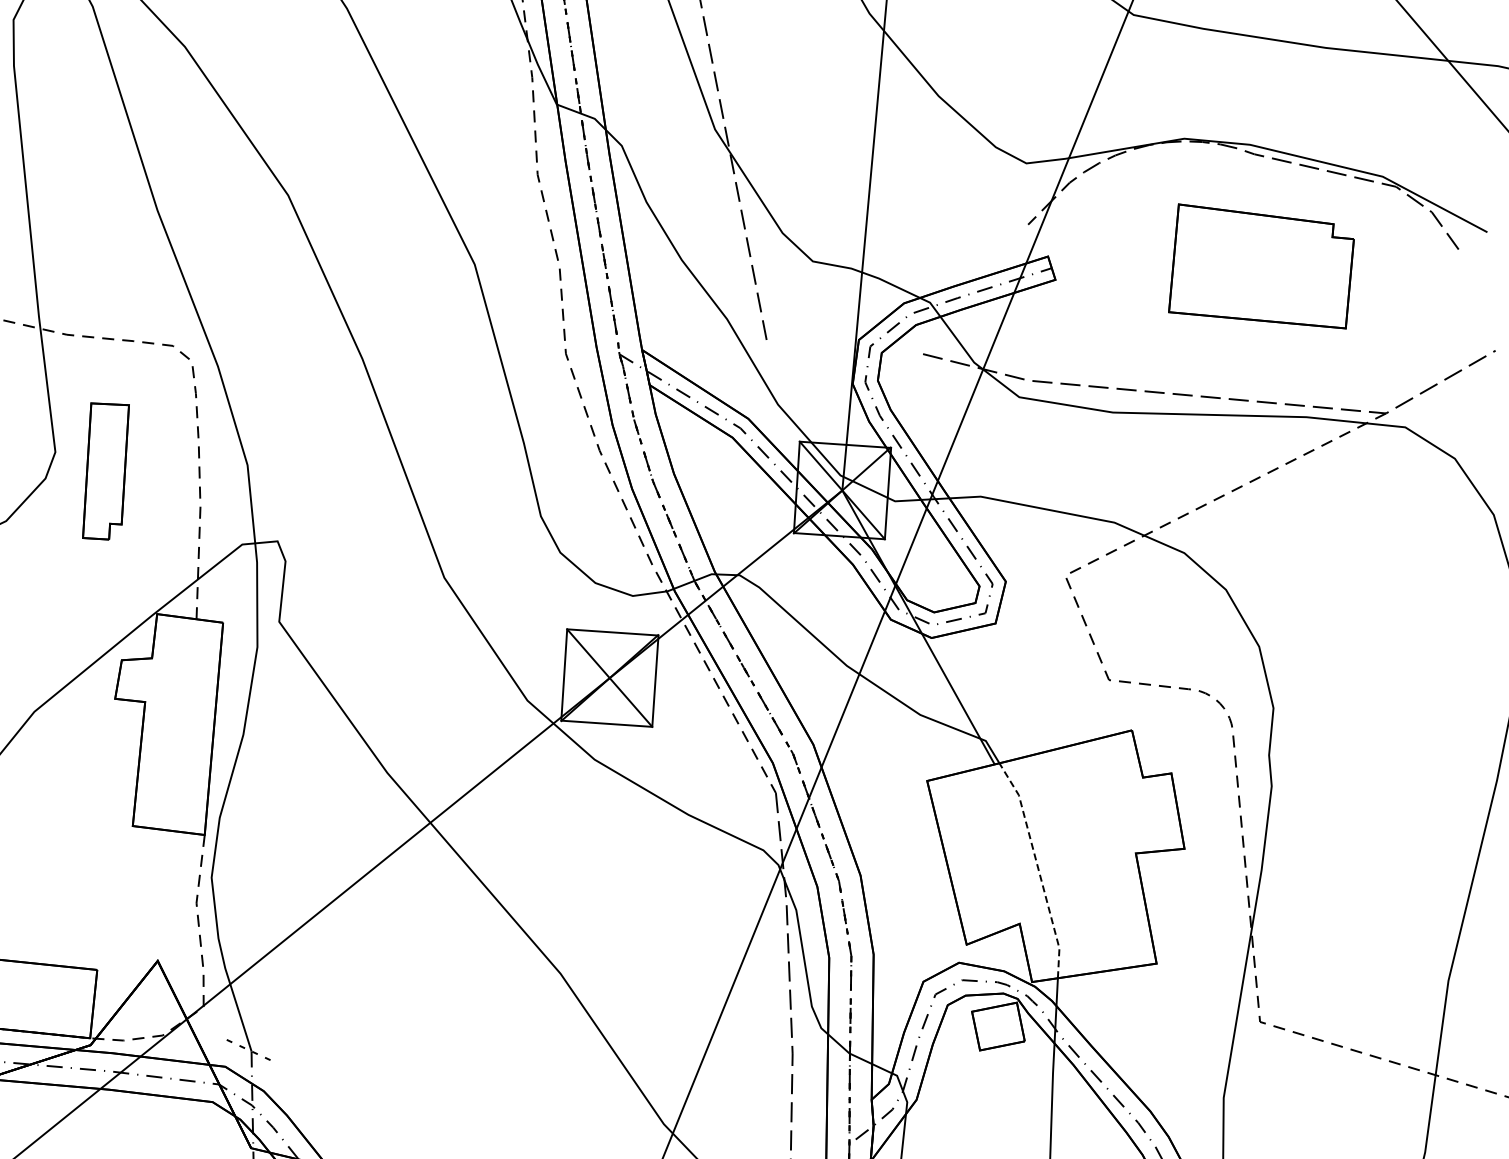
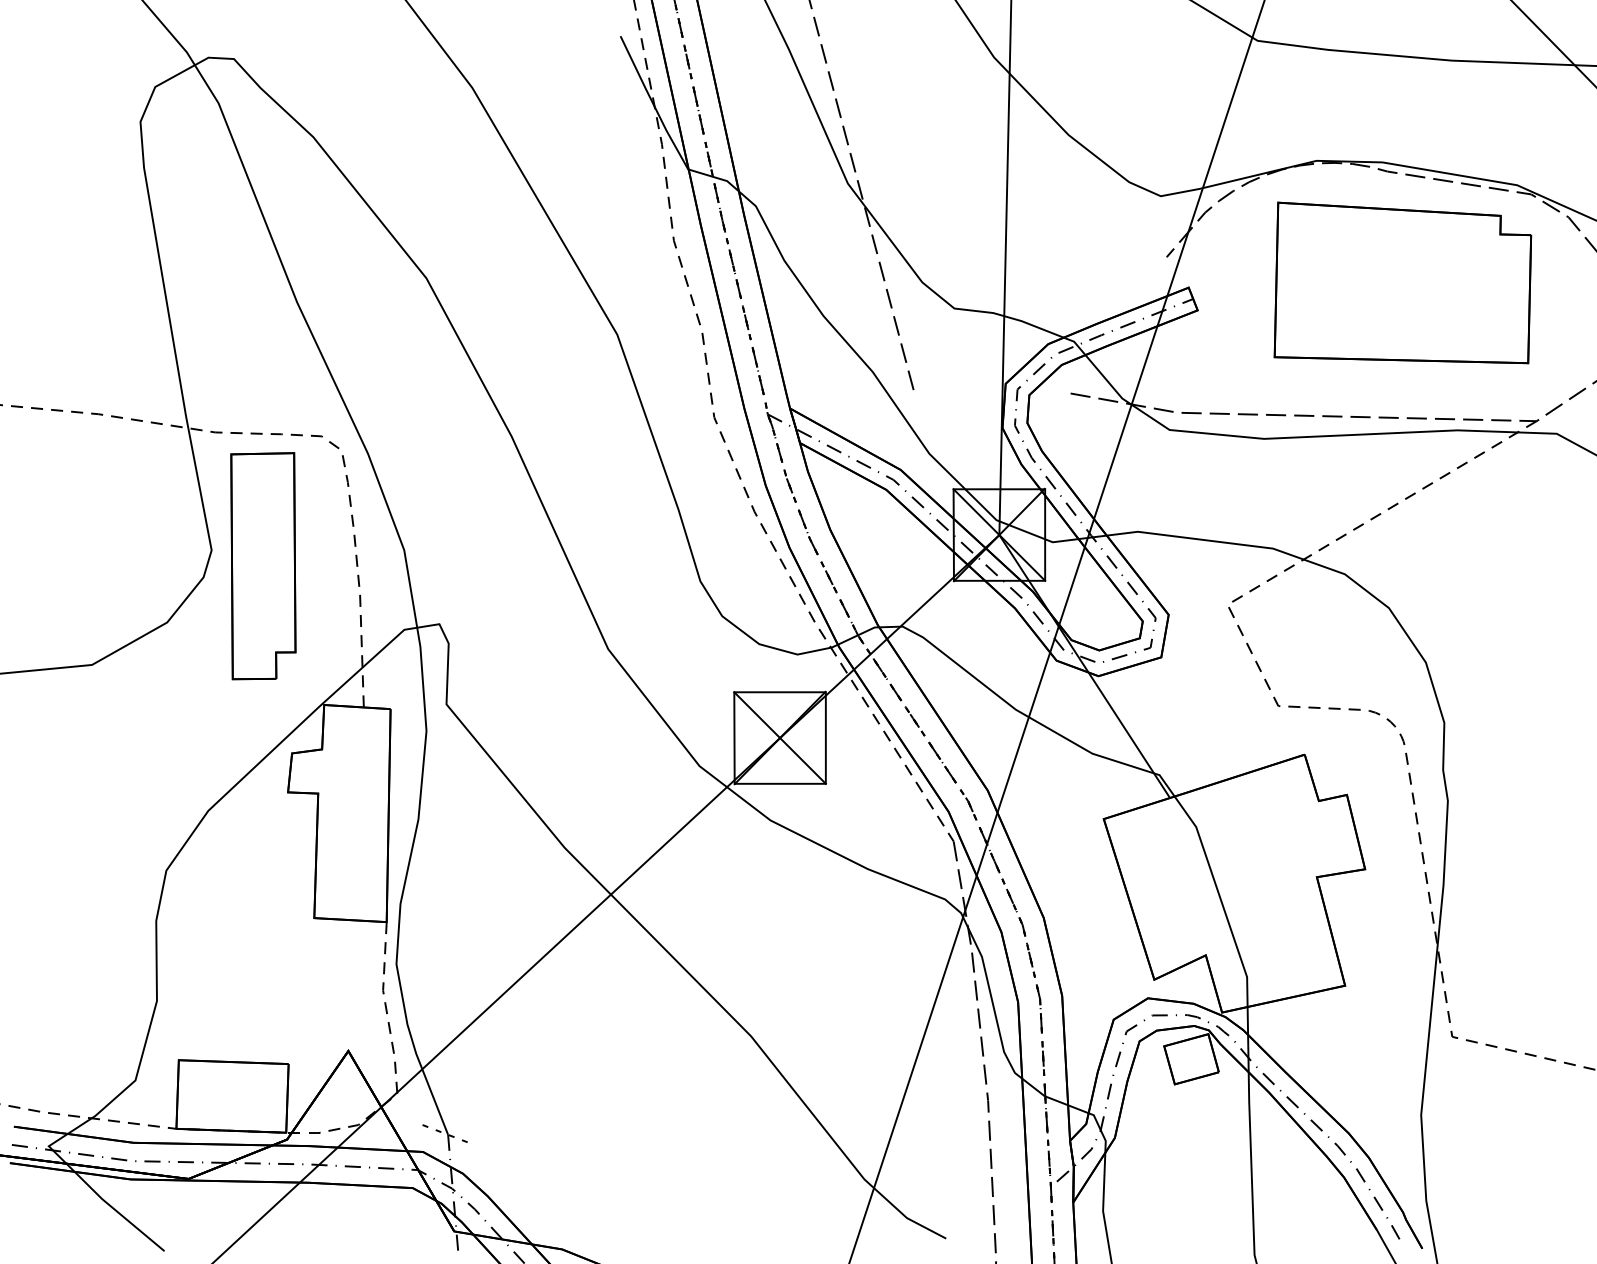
part: (1261, 265) -> (1402, 282), size x1.43
part: (106, 471) -> (263, 566), size x1.67
line: (1038, 867) -> (1220, 897), dashed -> solid

